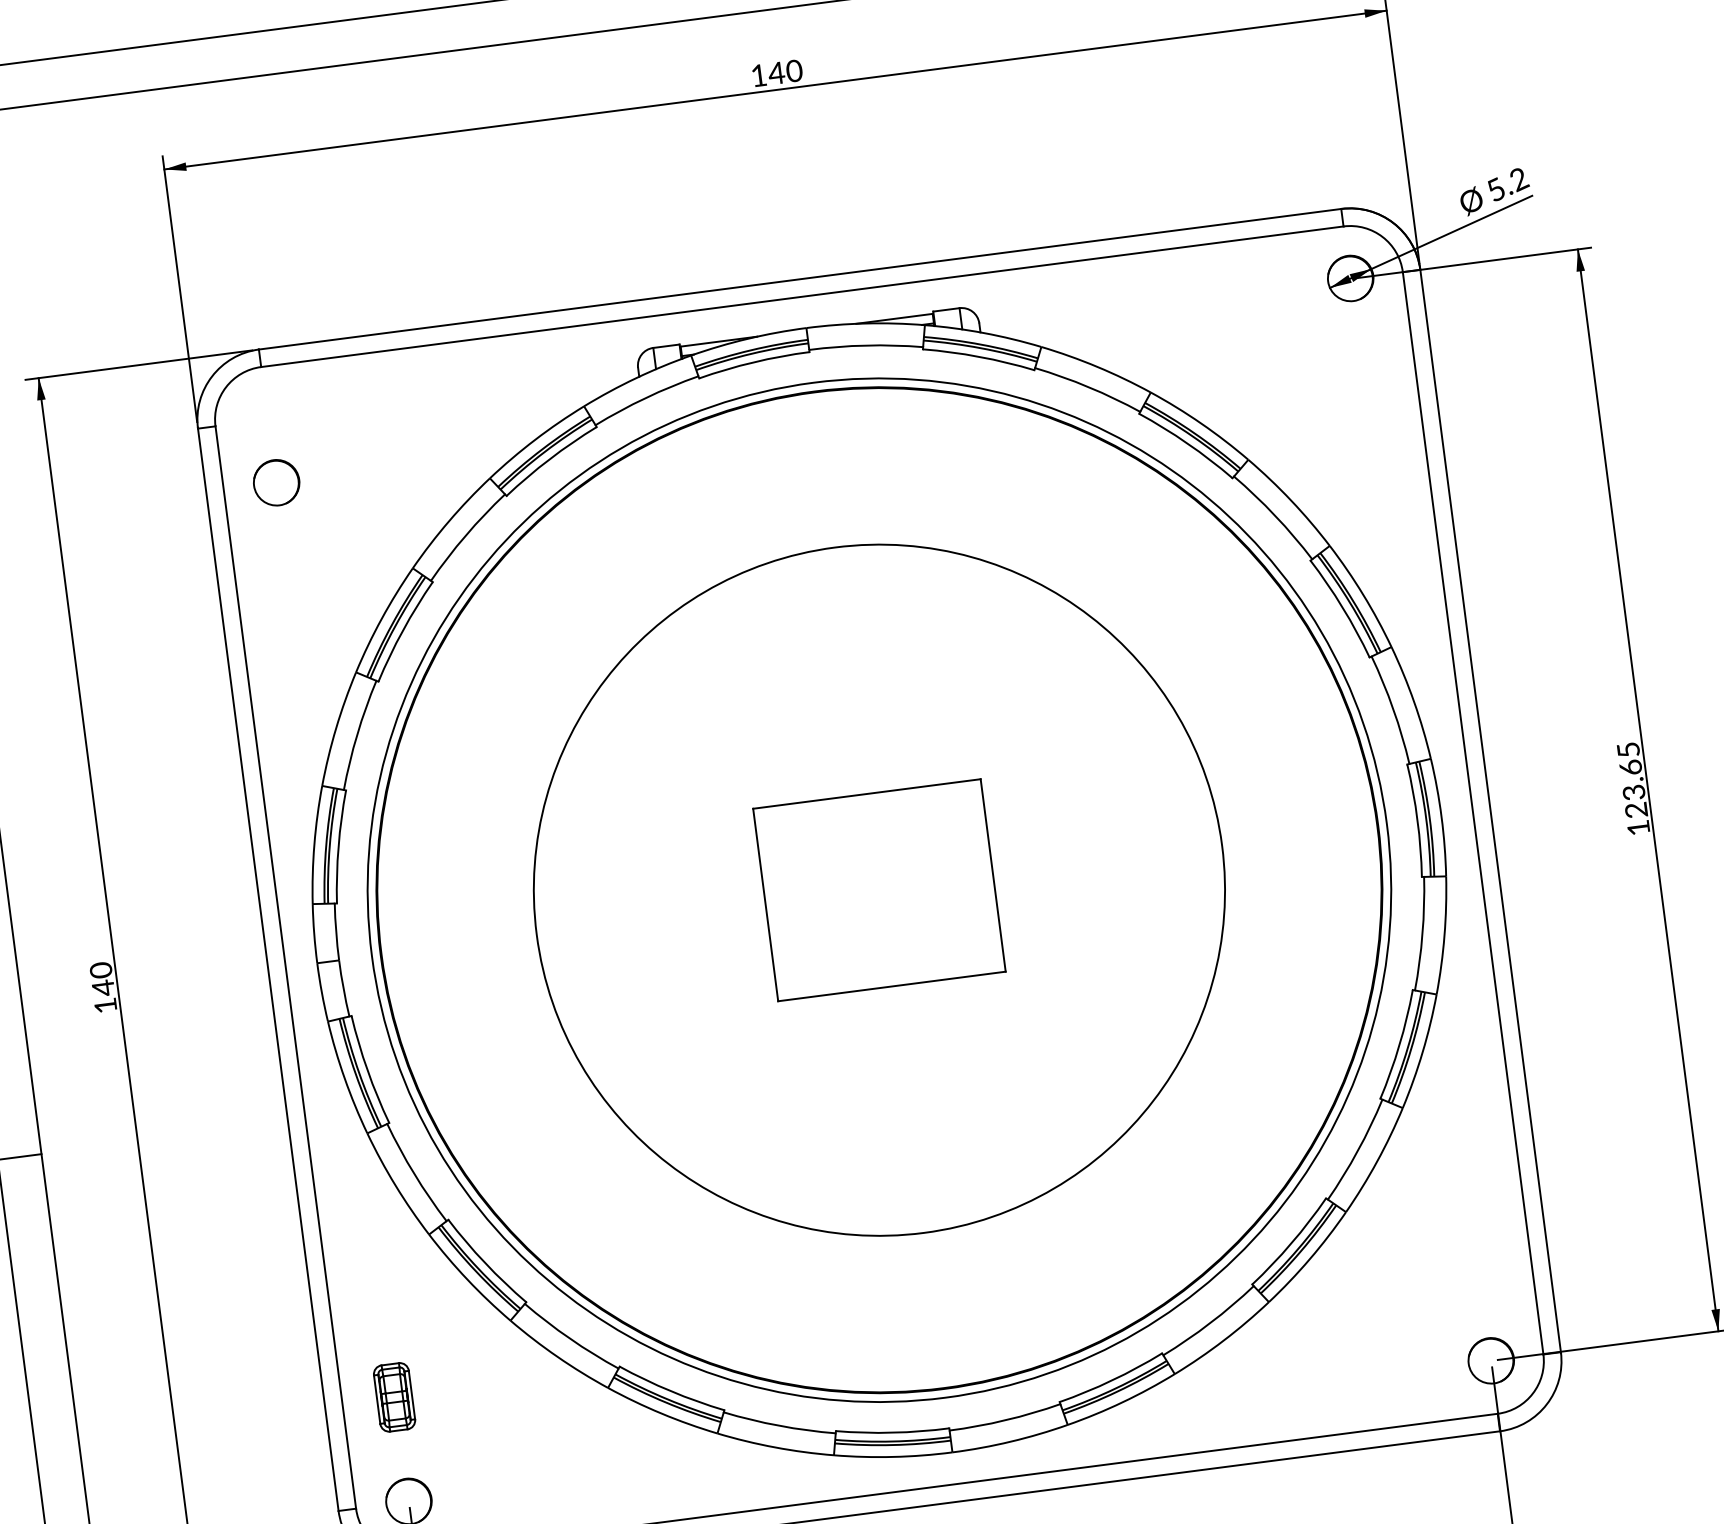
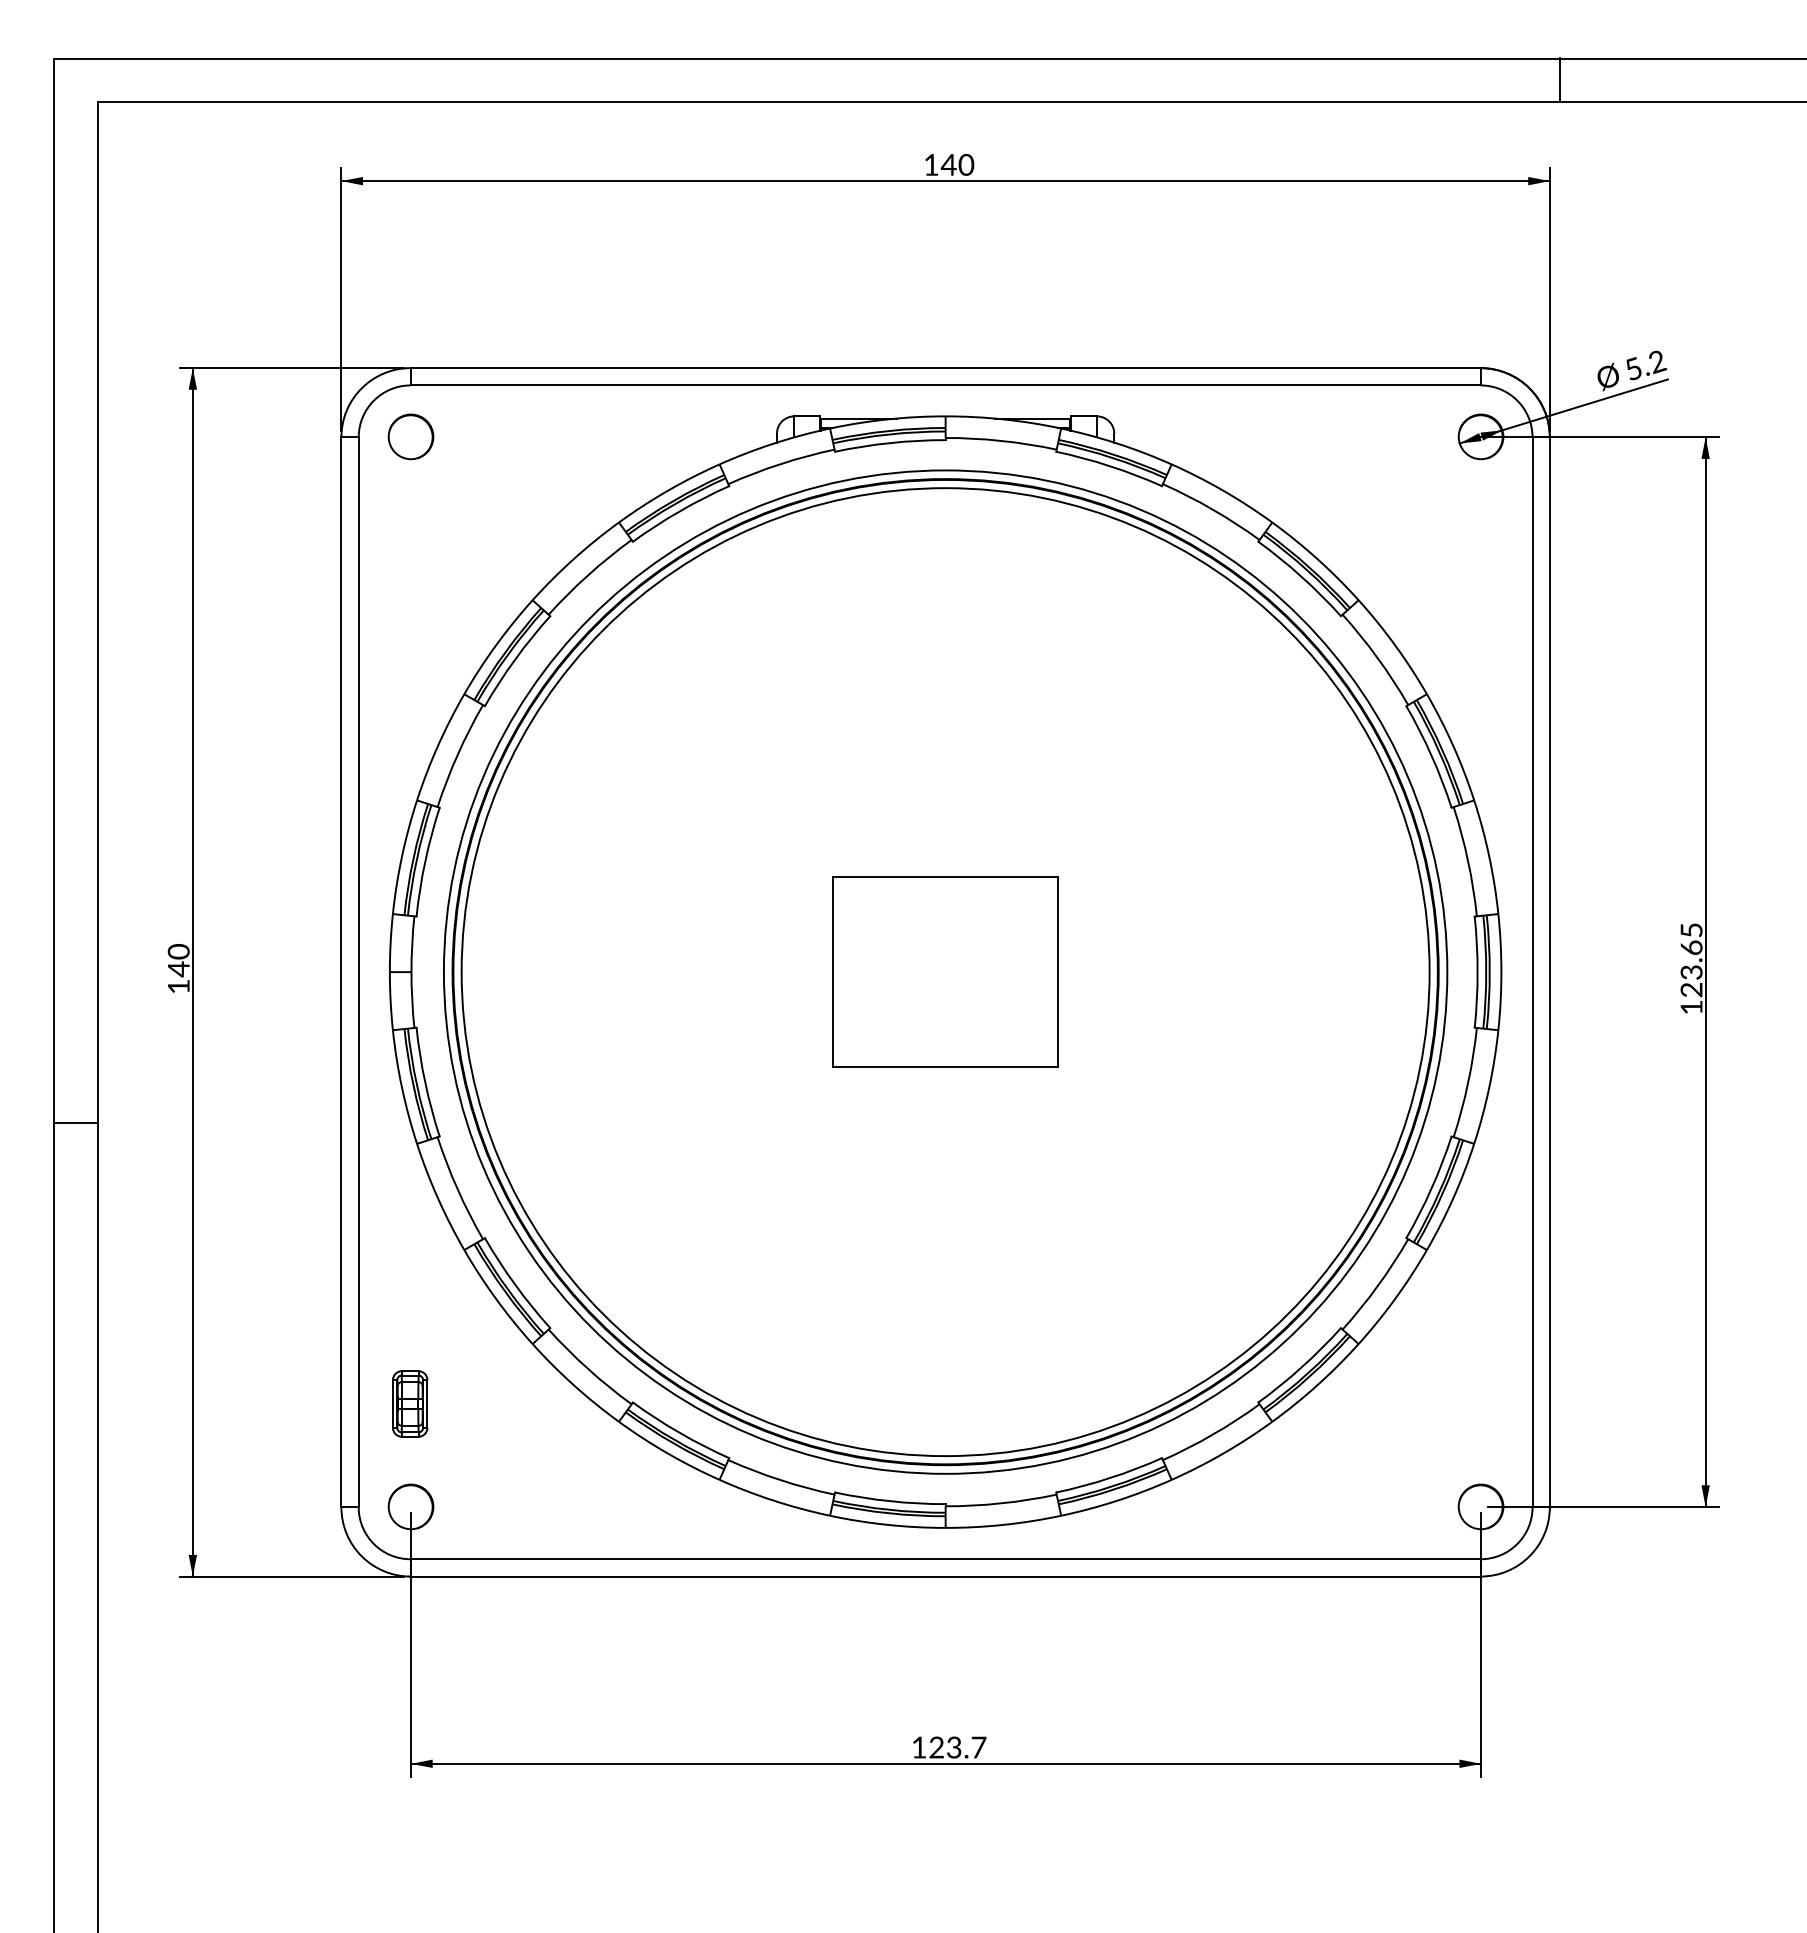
part: (276, 482) -> (410, 436), moved
circle: (879, 890) -> (945, 972), size x1.43

